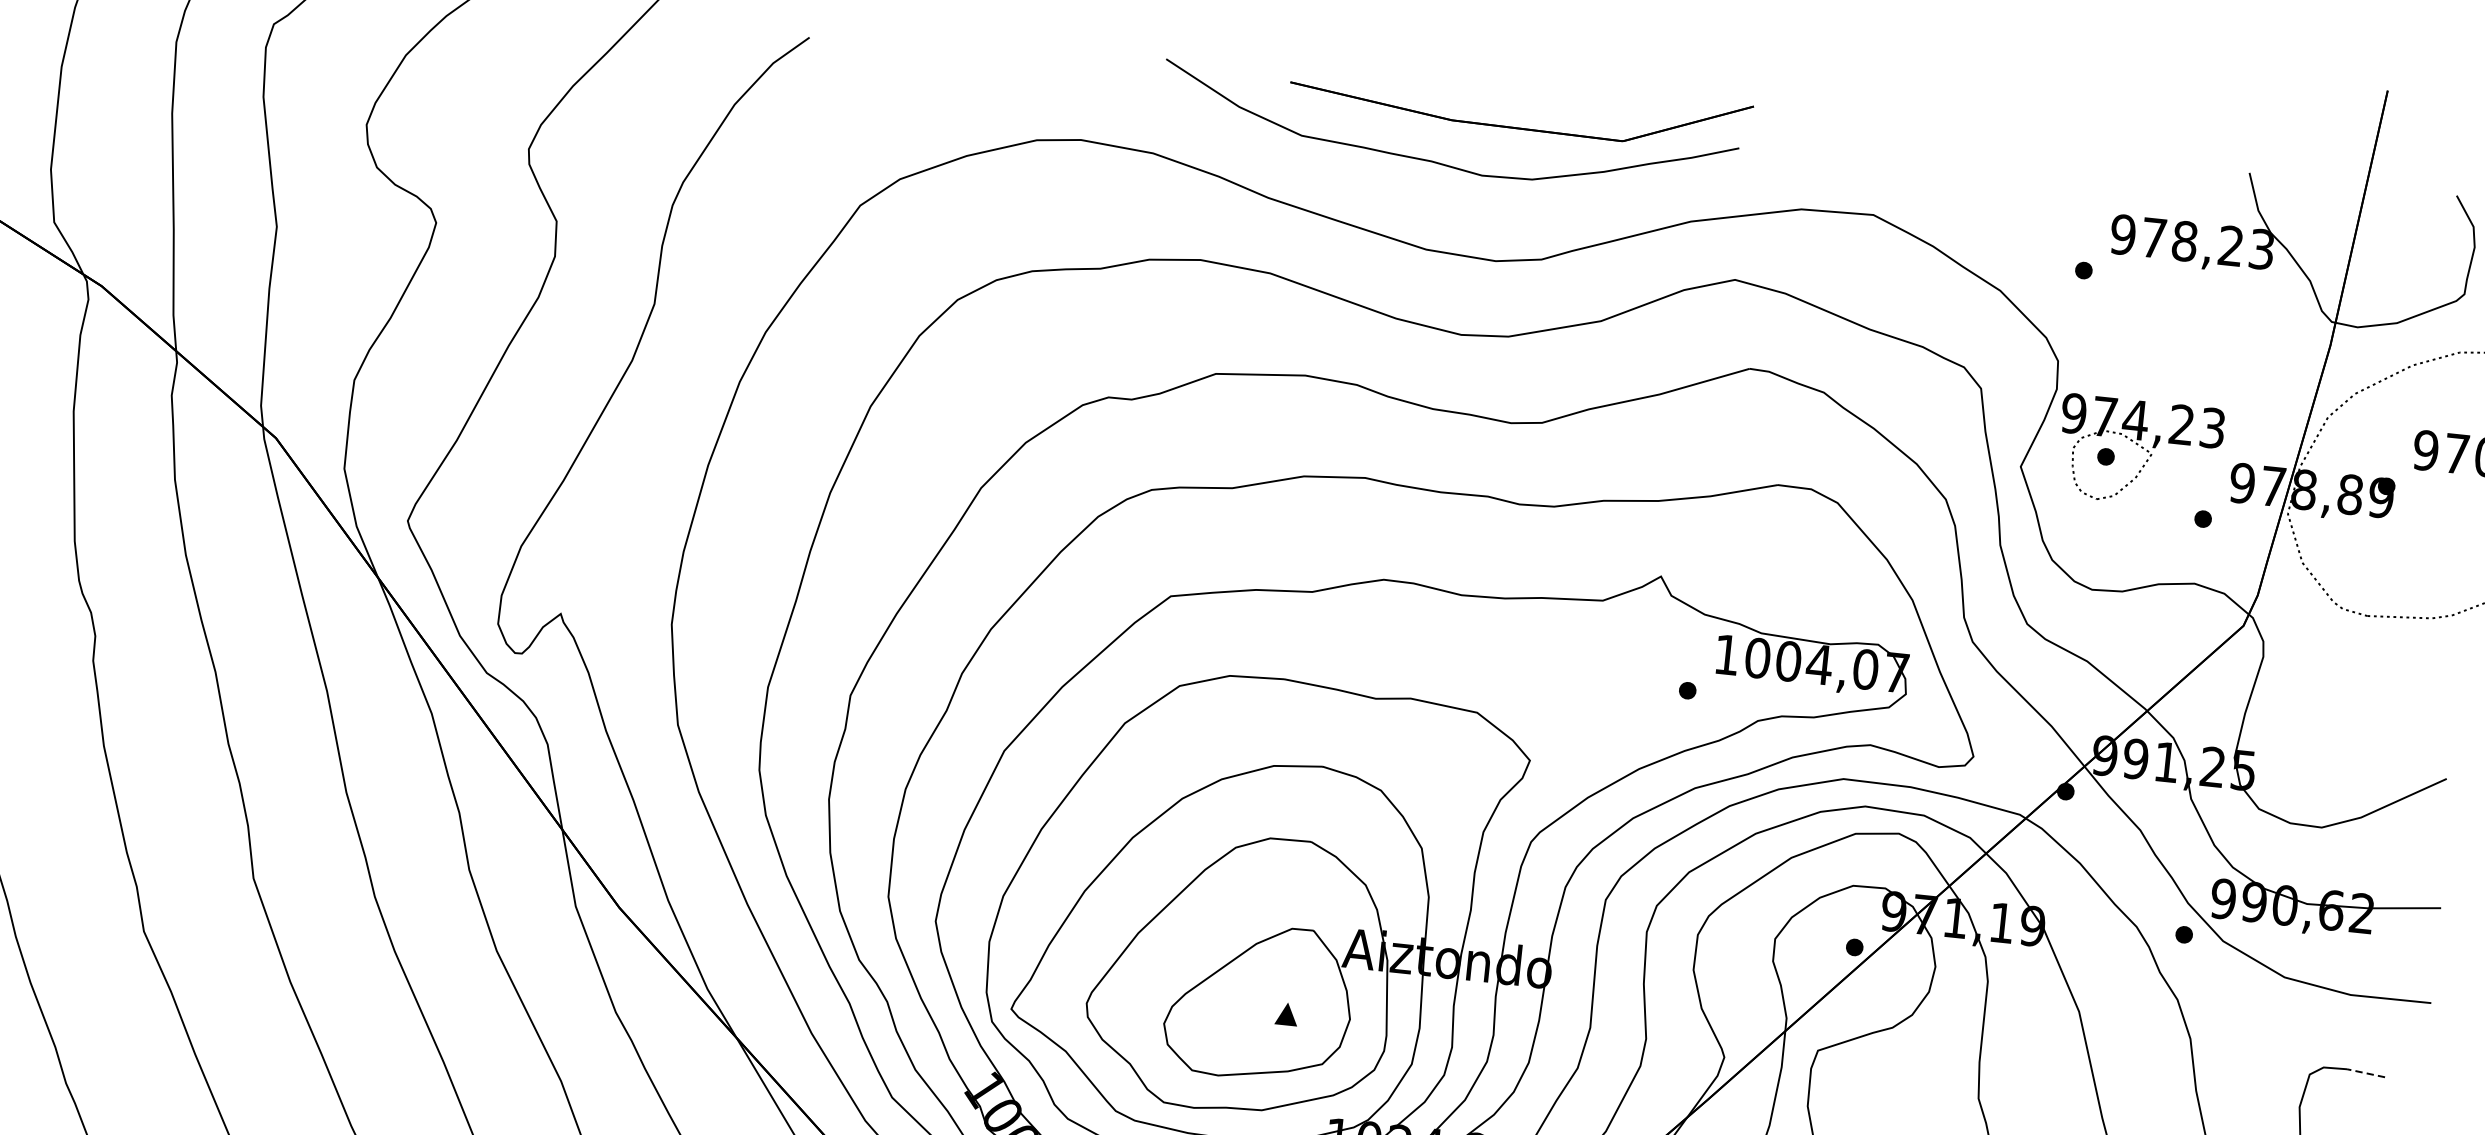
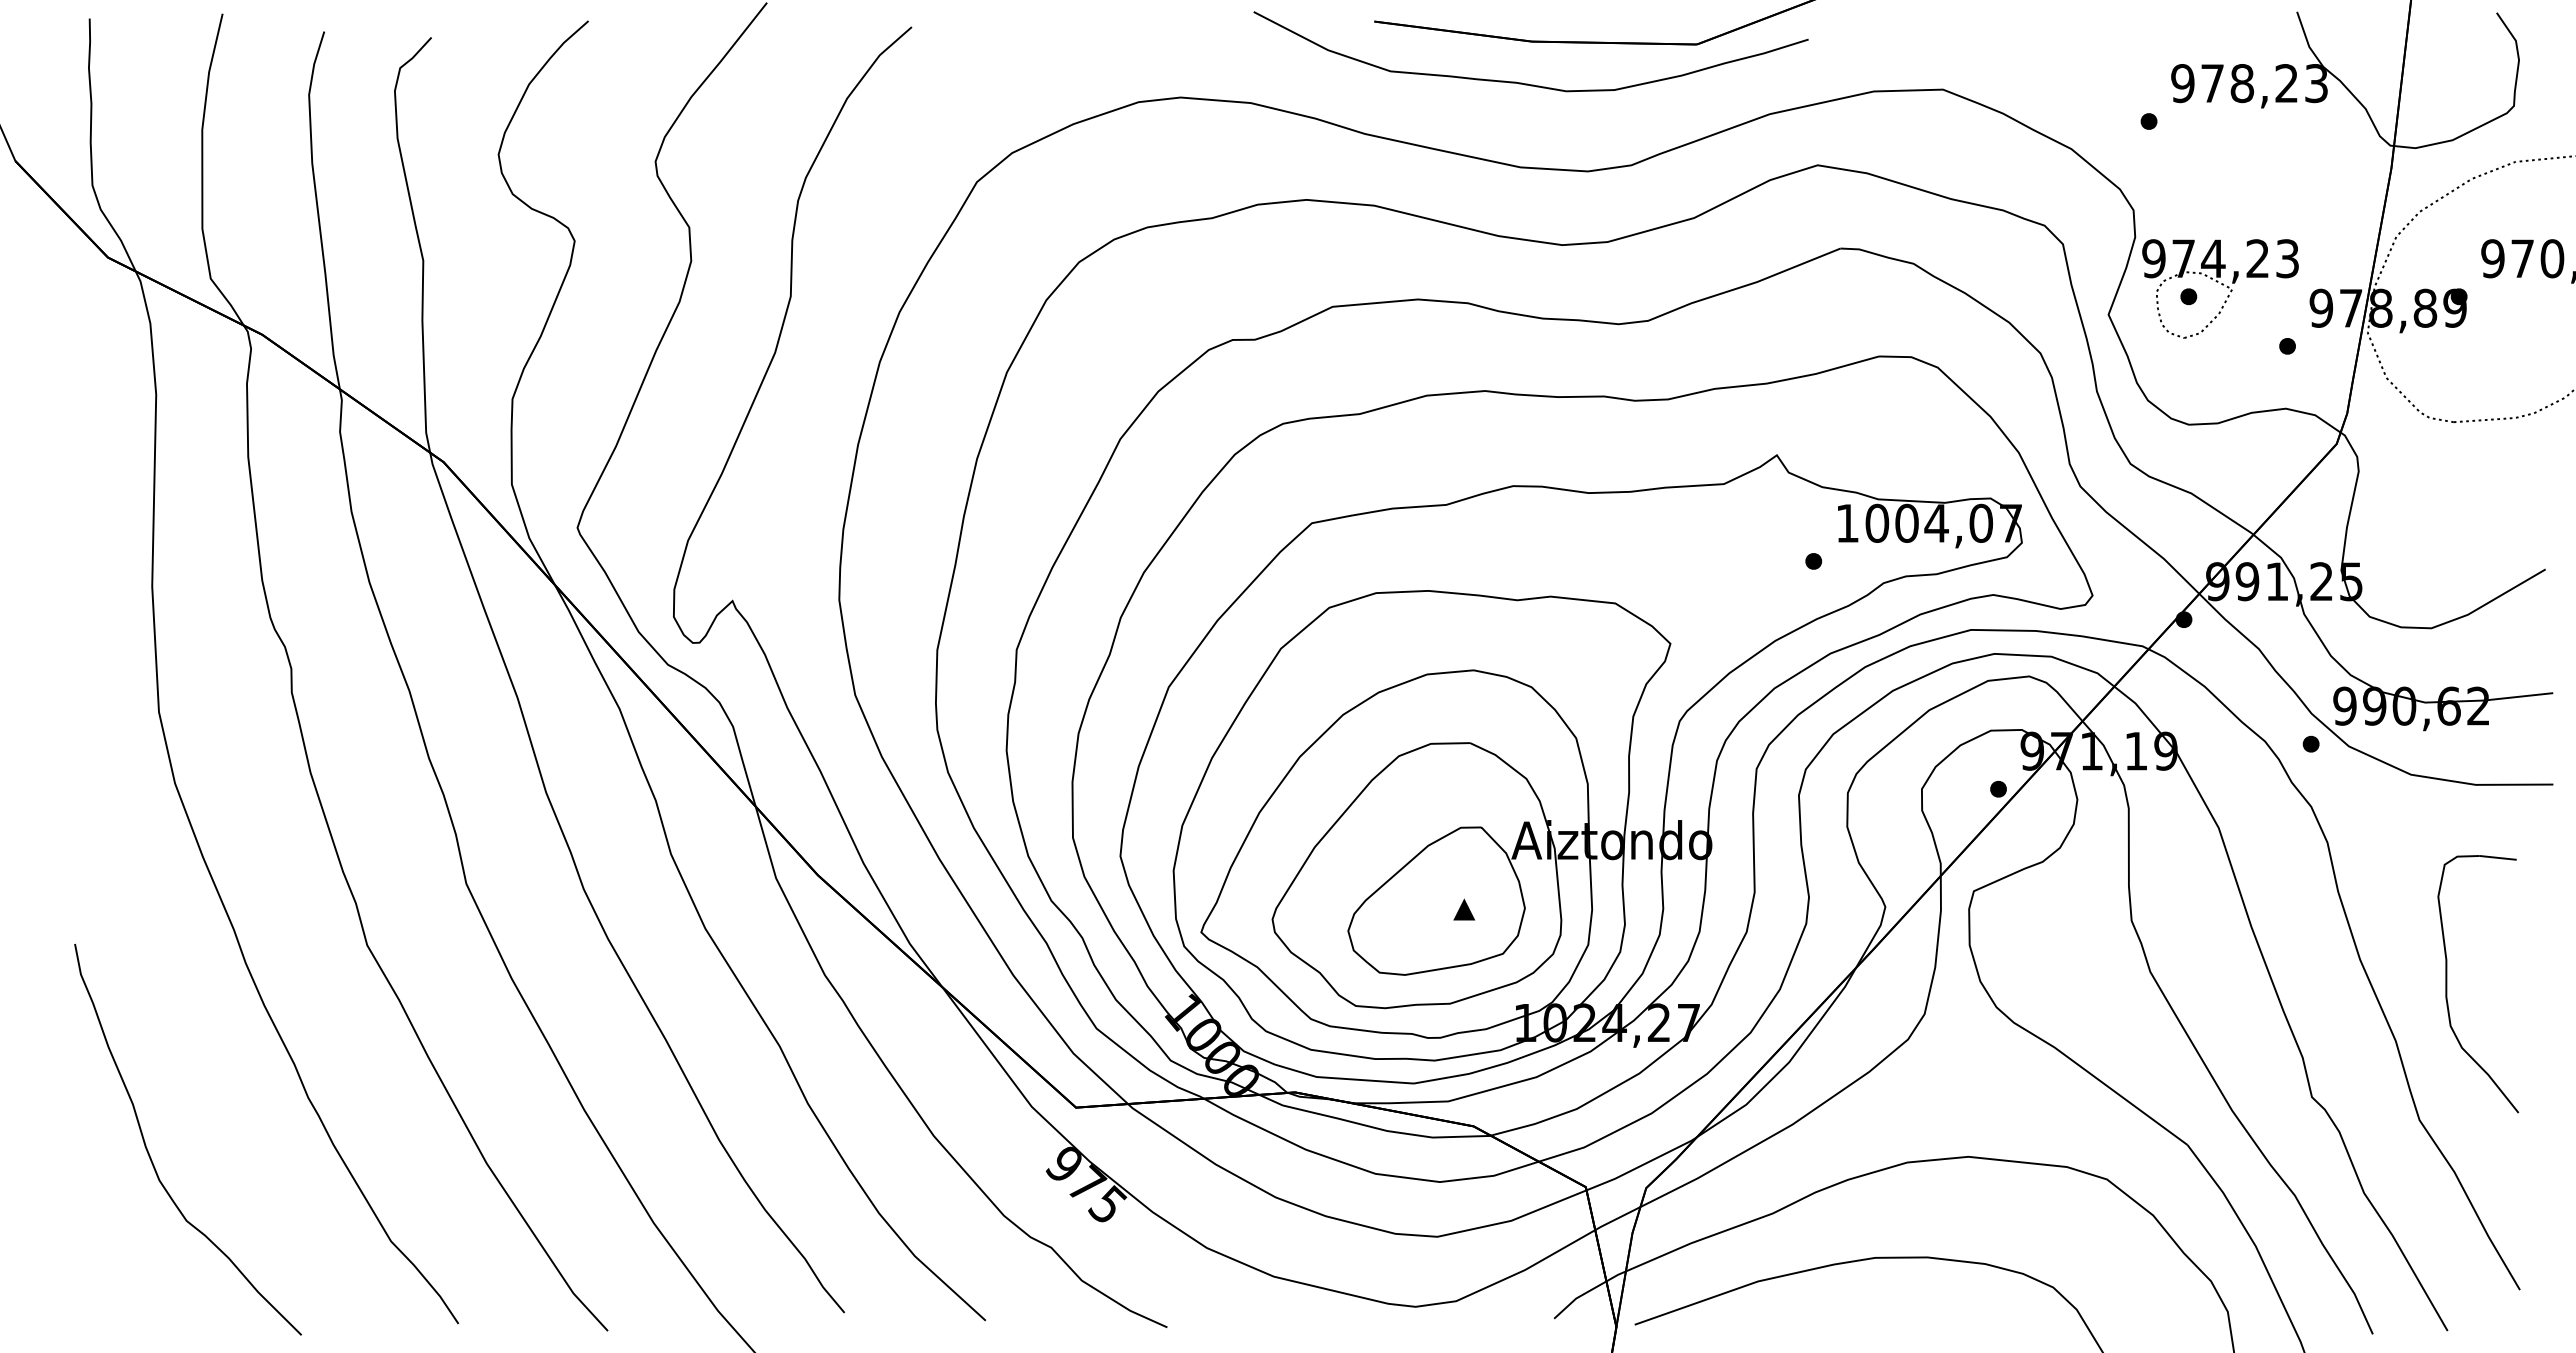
line: (2366, 1072) -> (2498, 857), dashed -> solid

